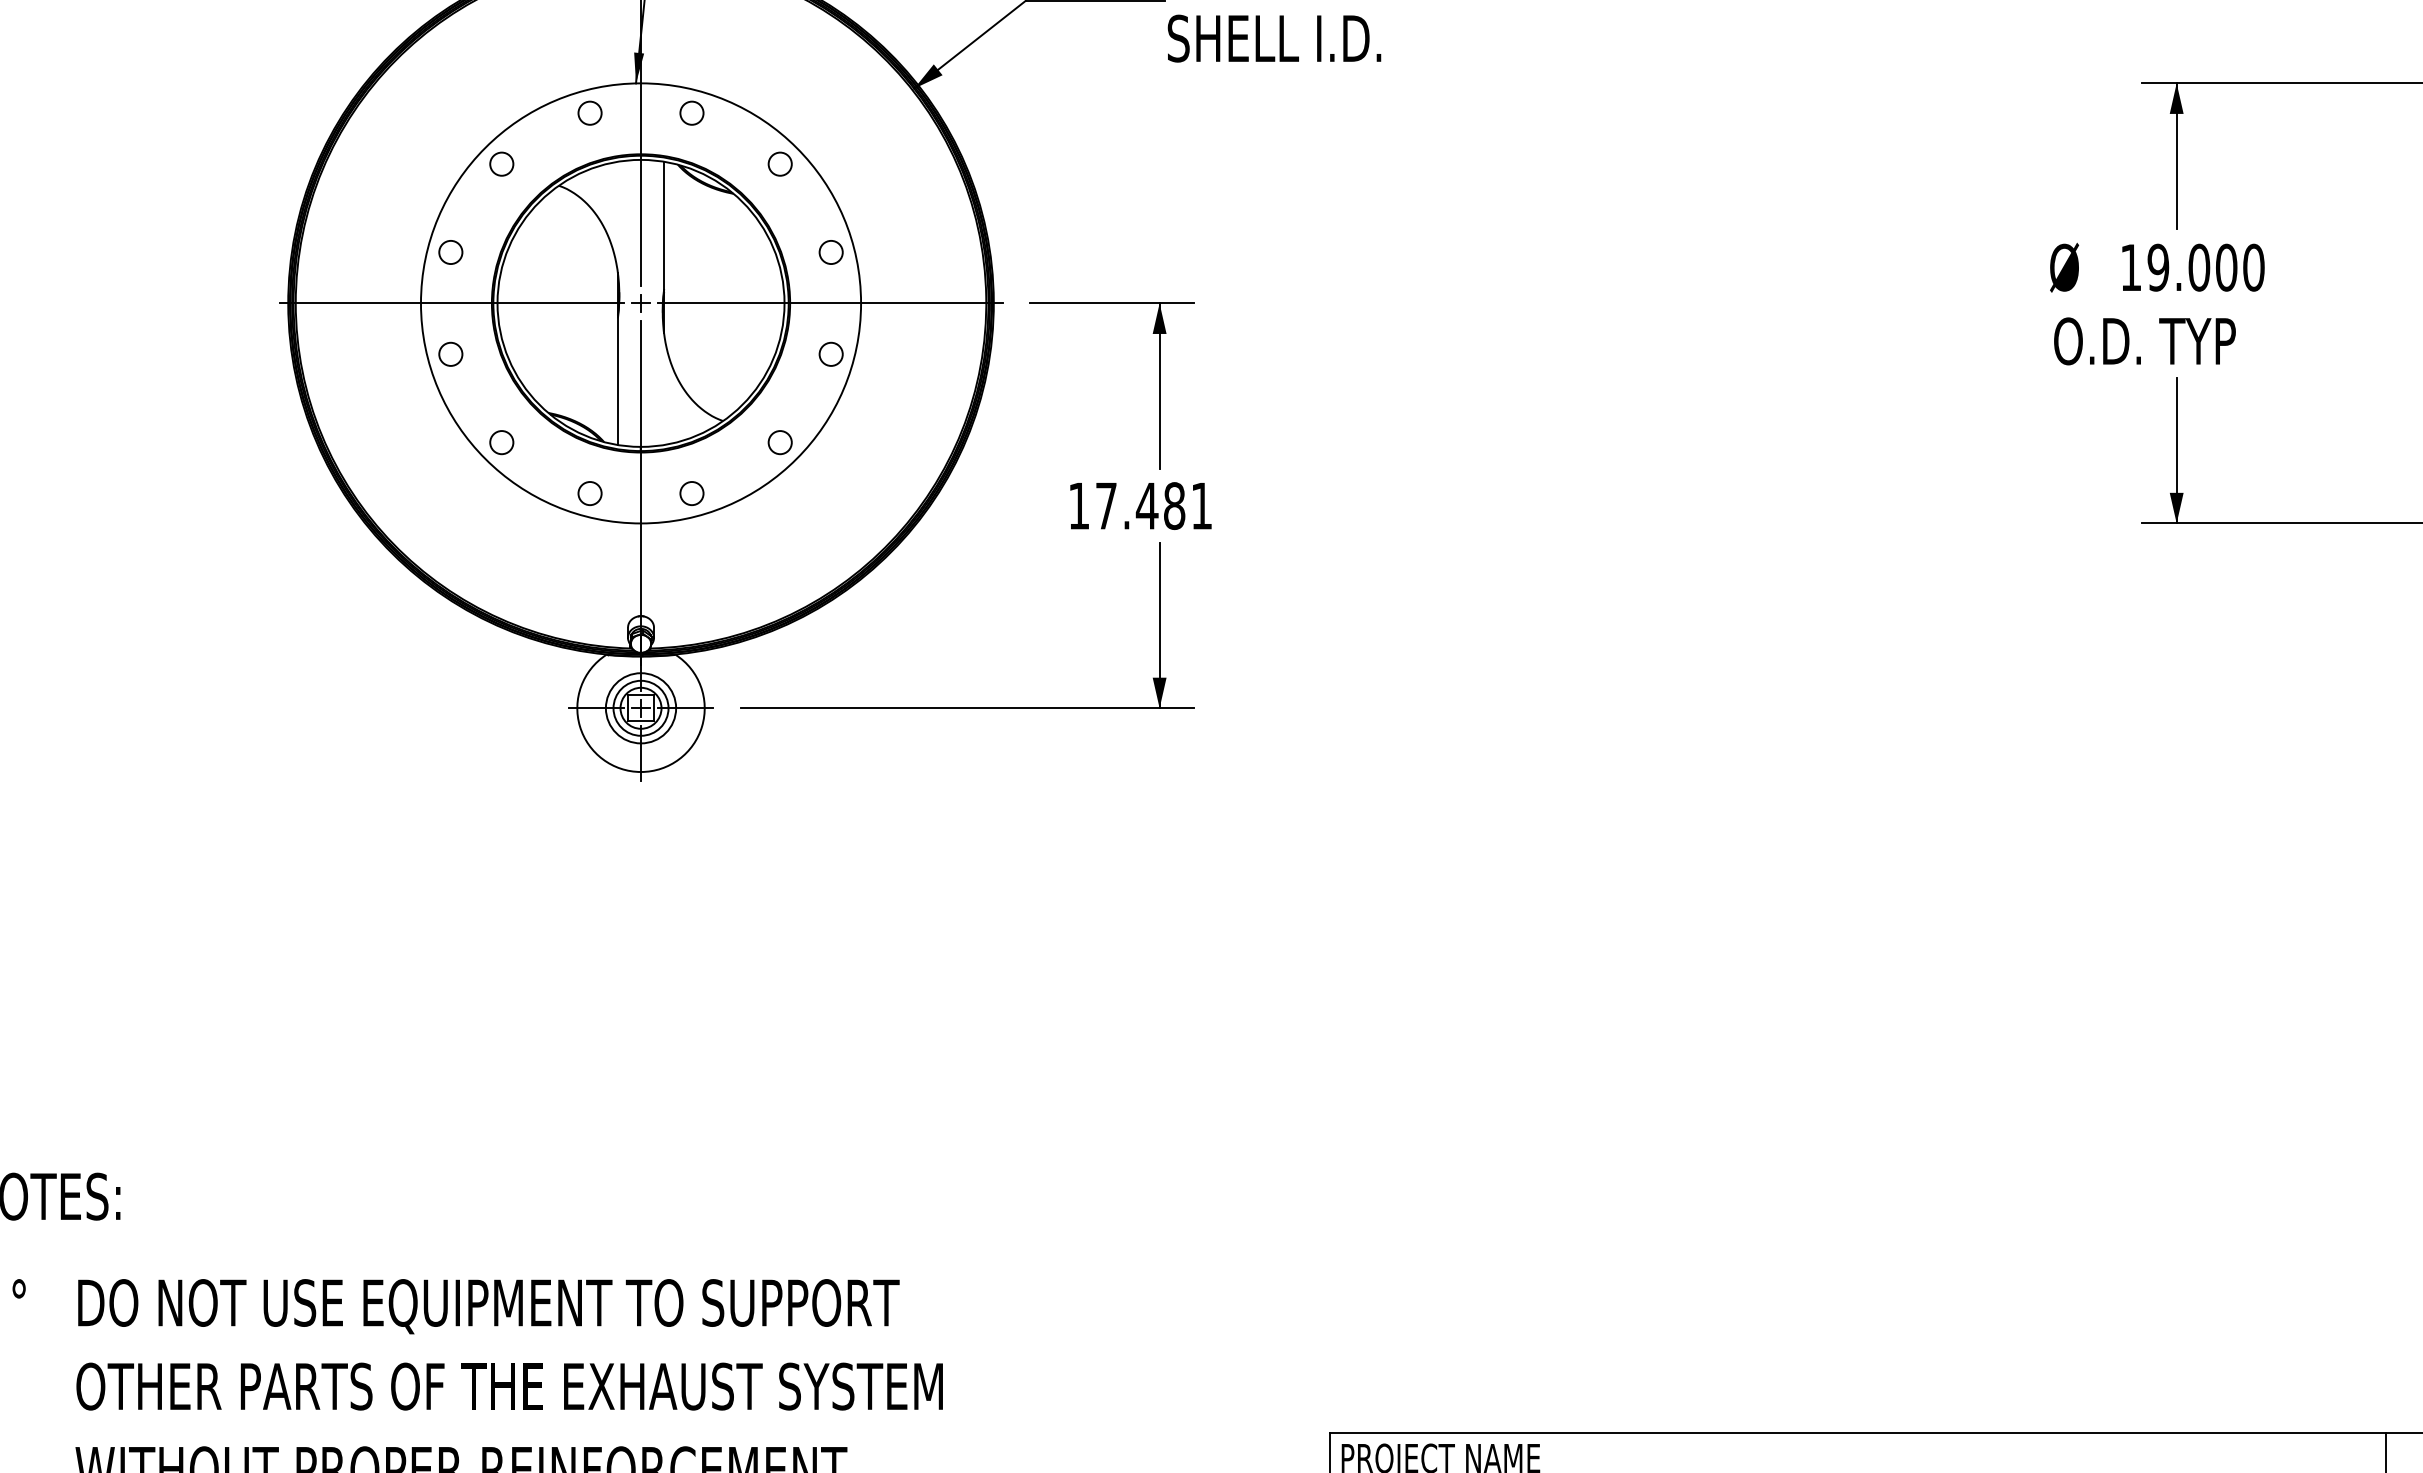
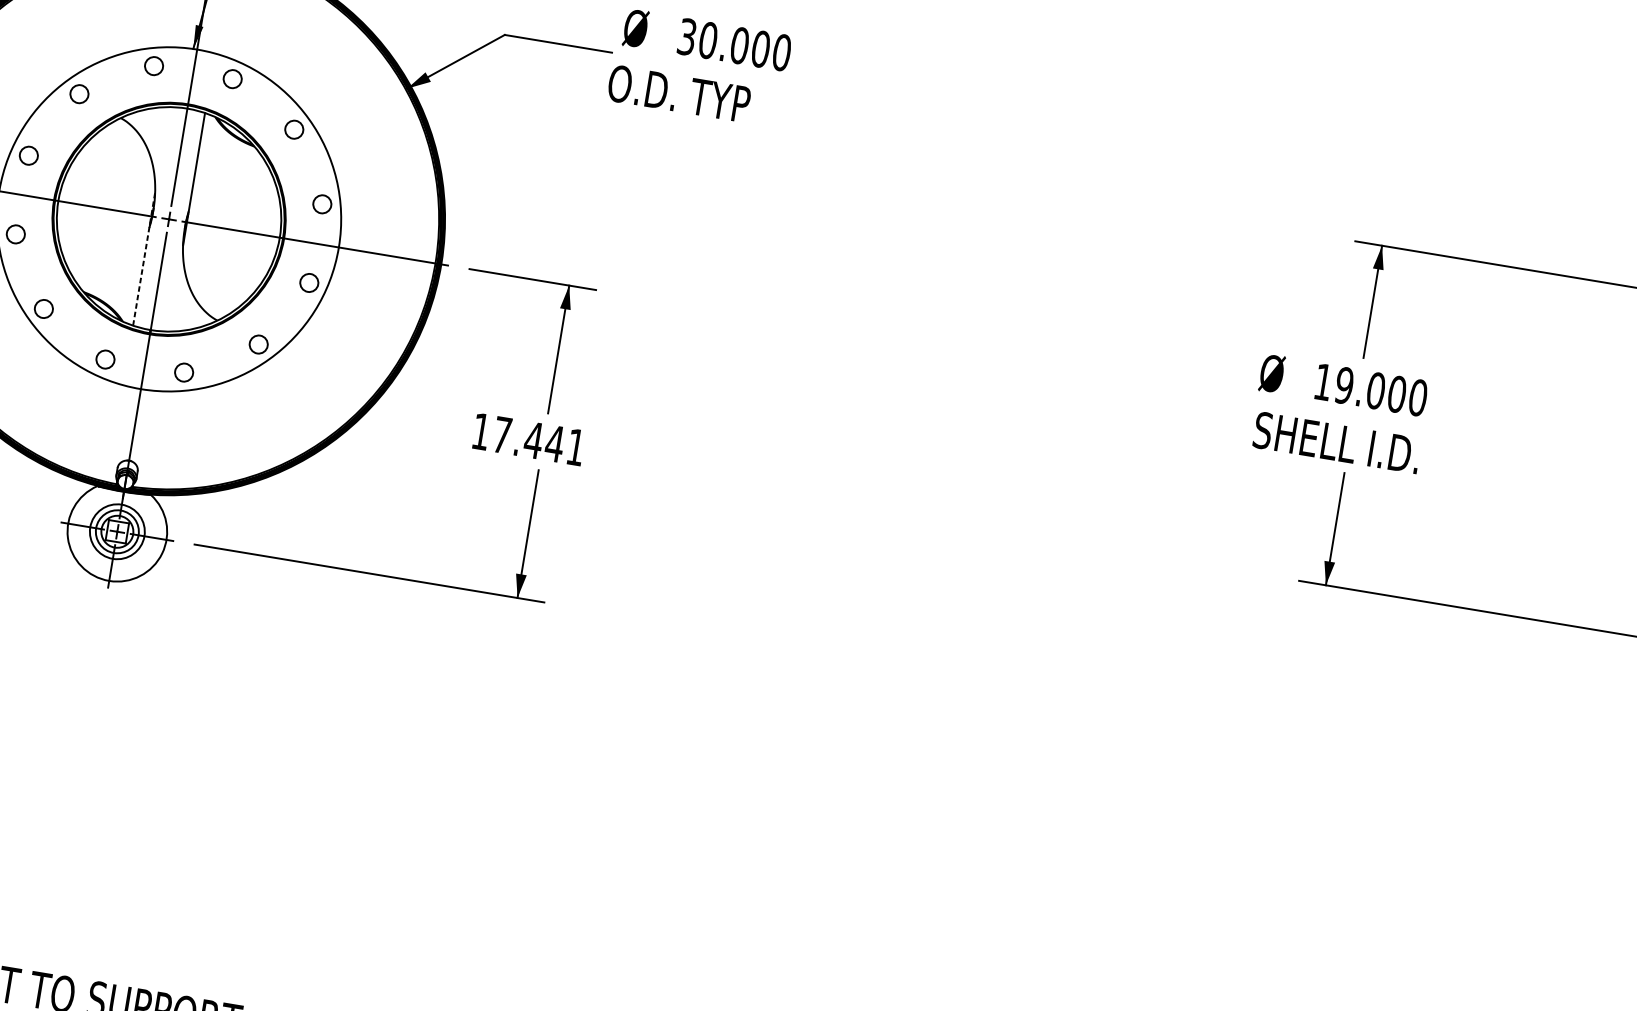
text: (1274, 38) -> (691, 95), SHELL I.D. -> O.D. TYP
text: (2160, 341) -> (1336, 442), O.D. TYP -> SHELL I.D.
line: (617, 359) -> (143, 259), solid -> dashed
text: (1174, 506) -> (554, 444), 17.481 -> 17.441

